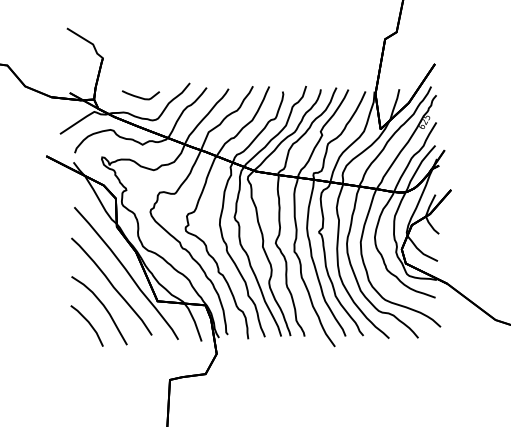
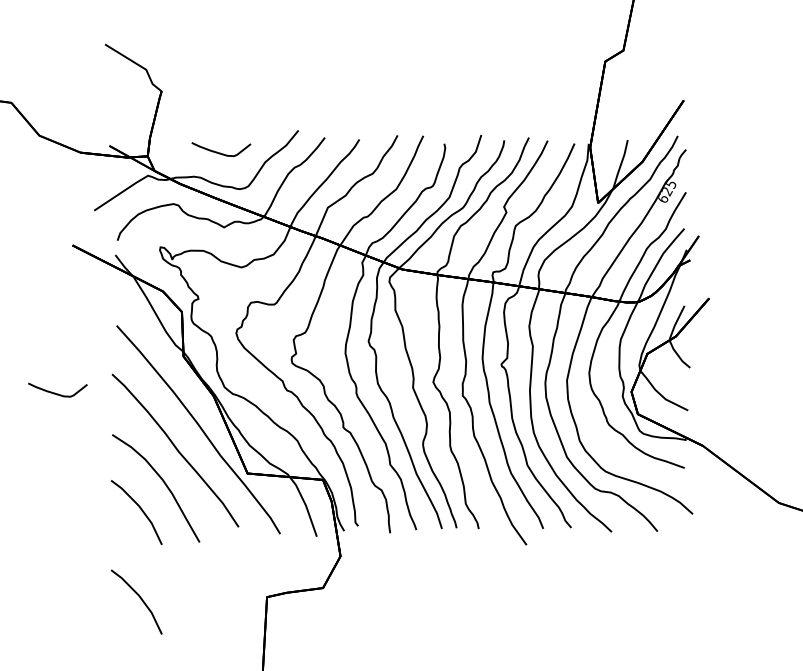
curve: (37, 250) -> (58, 393), added
line: (88, 380) -> (138, 598), added

